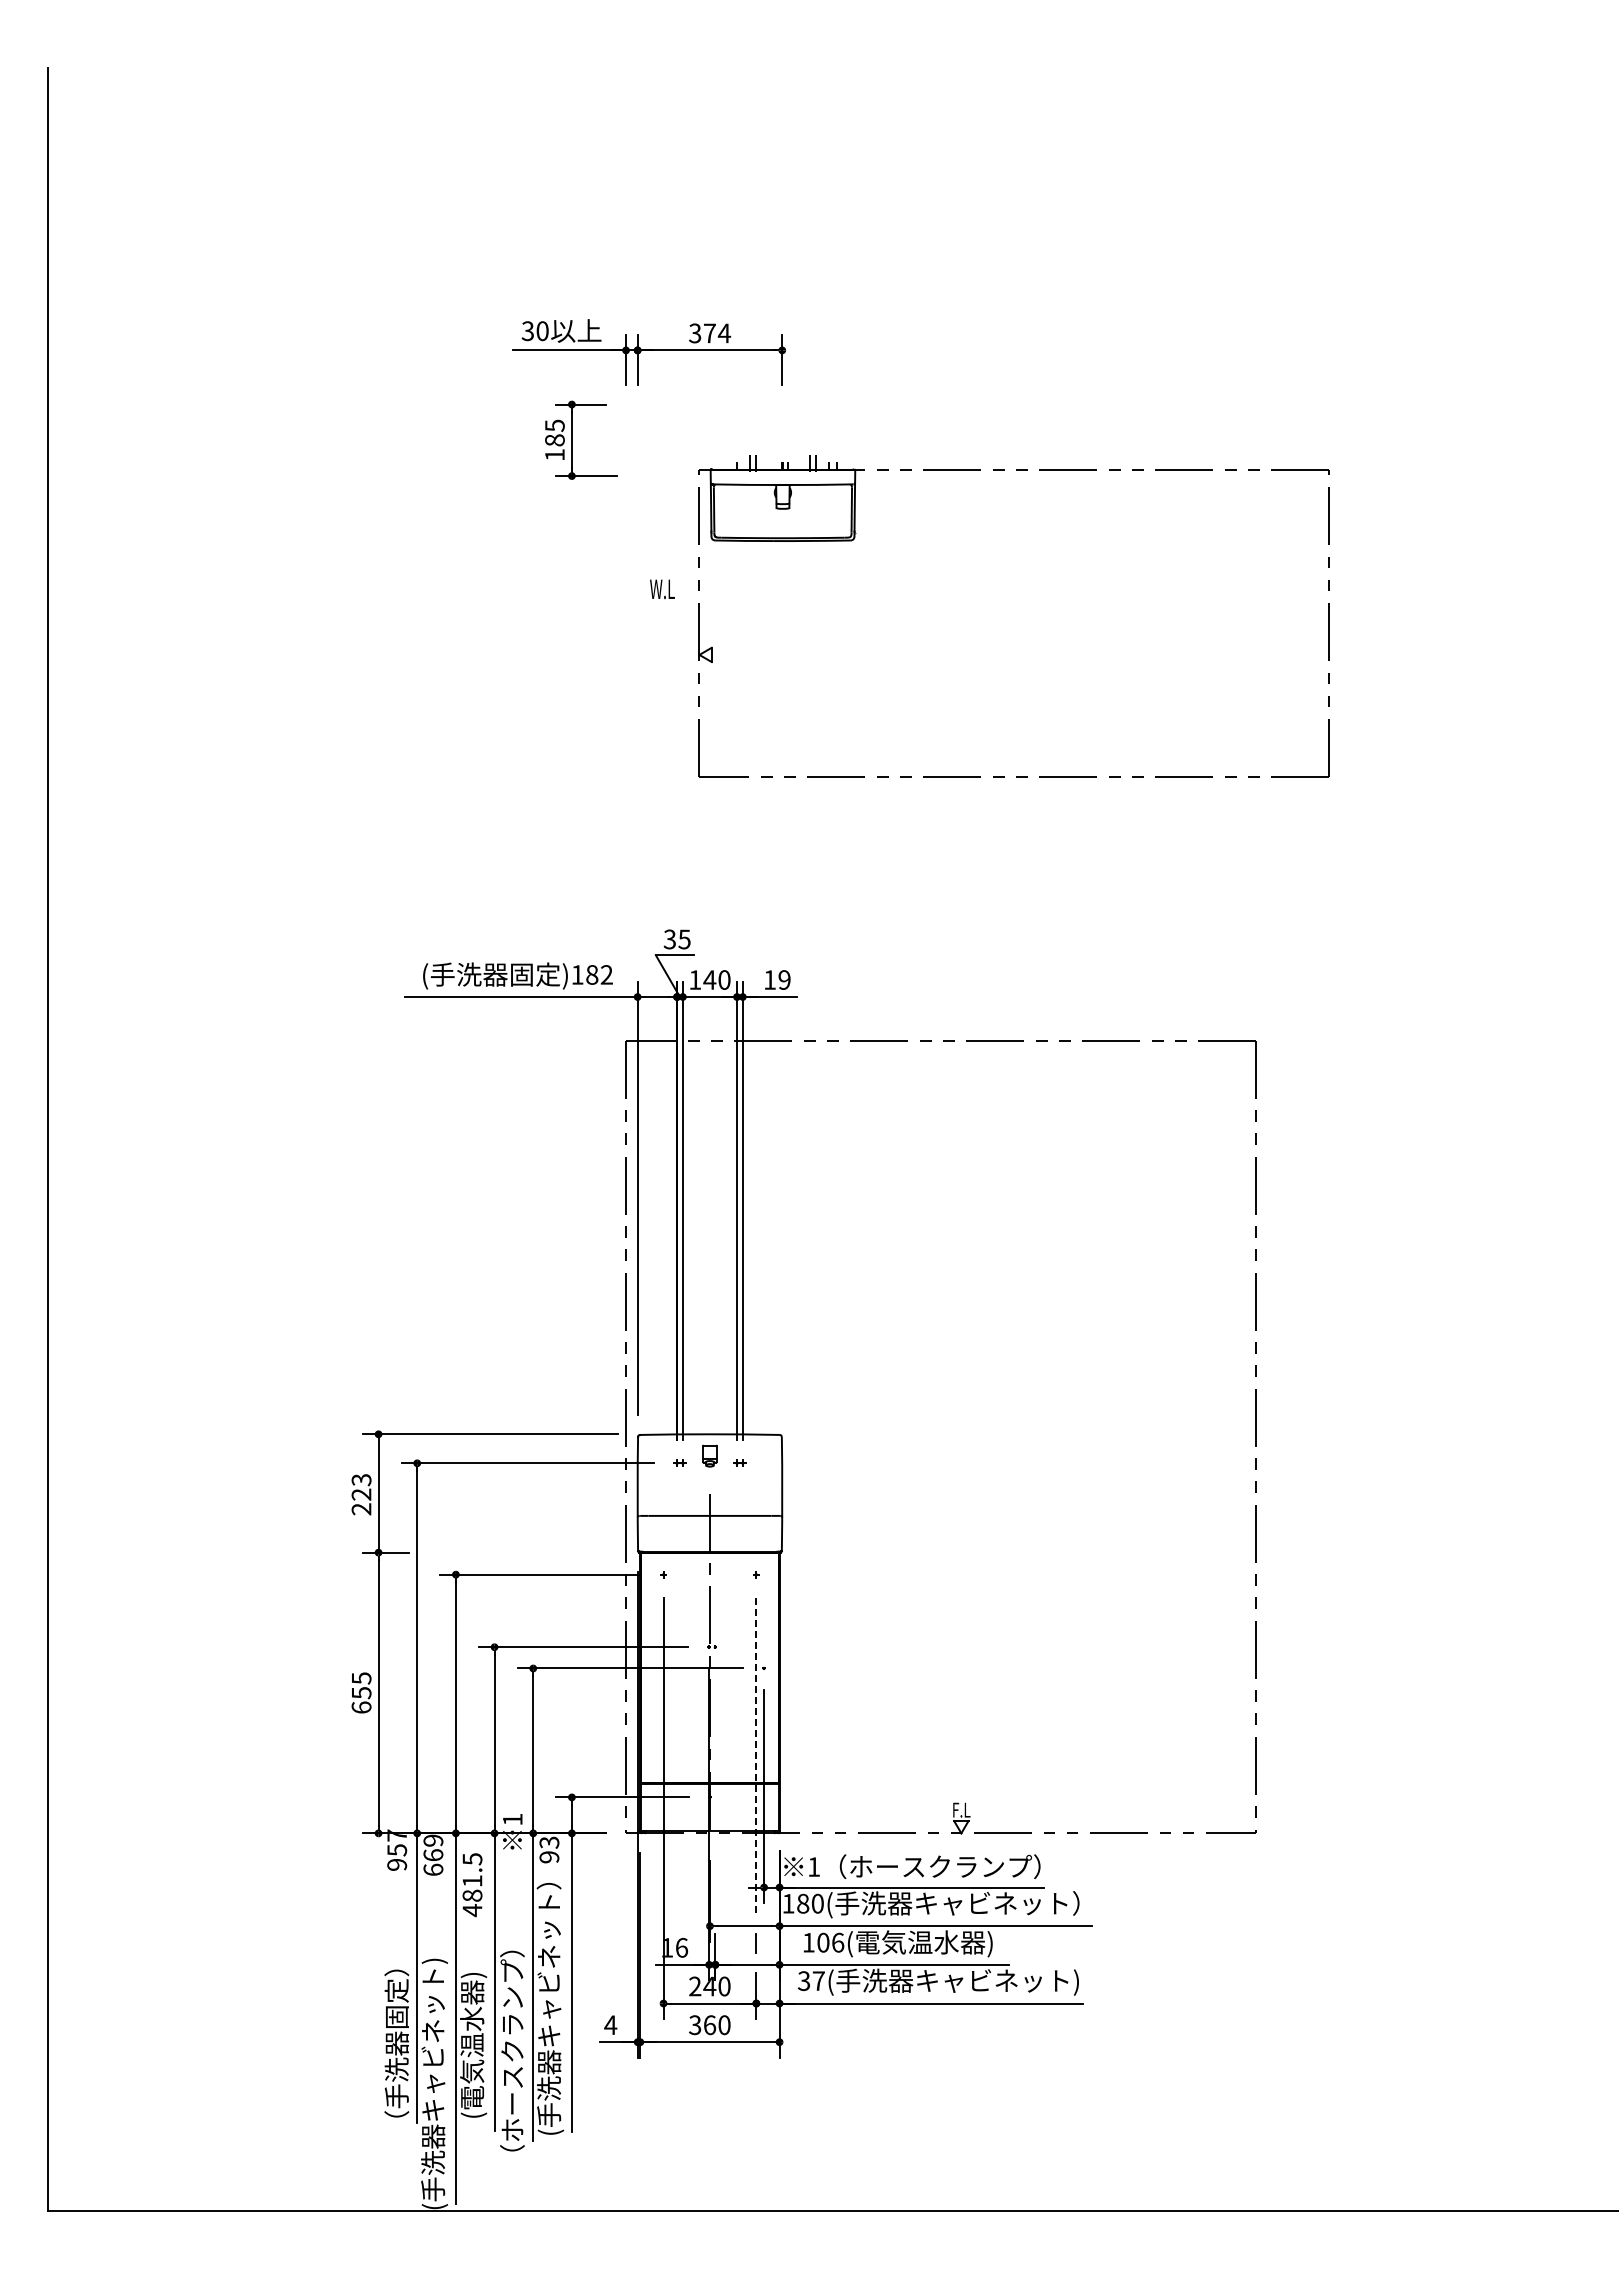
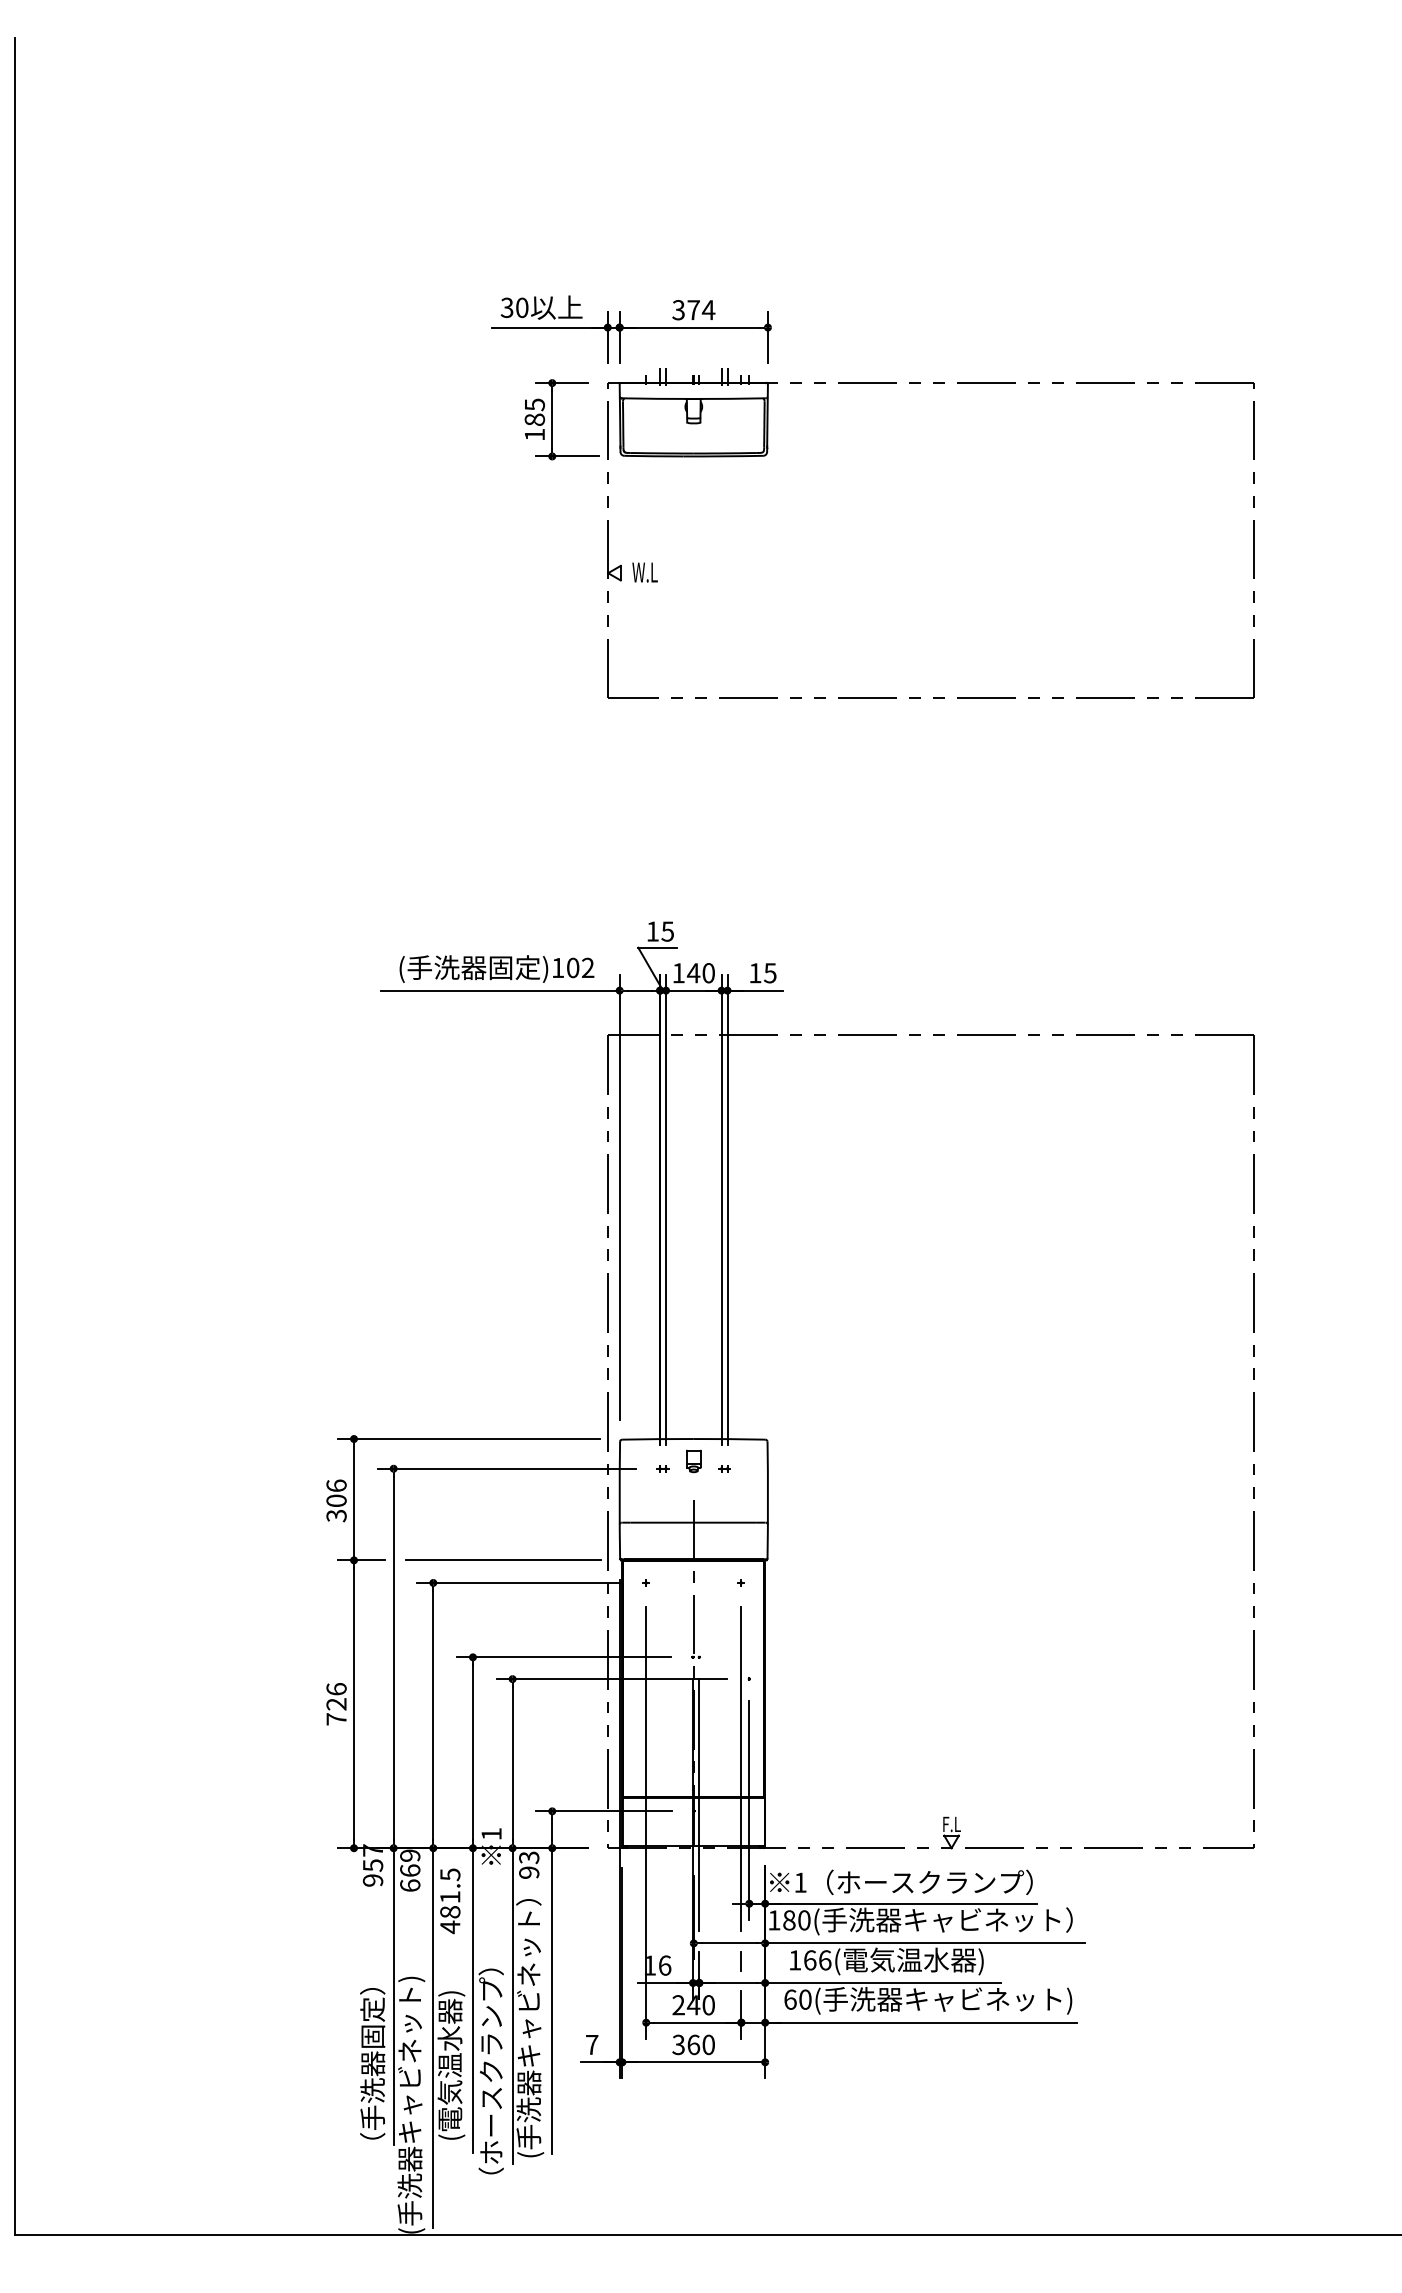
part: (1016, 470) -> (933, 384), moved
text: (669, 939) -> (652, 931), 35 -> 15
text: (592, 974) -> (573, 967), )182 -> )102
text: (784, 979) -> (770, 972), 19 -> 15
text: (361, 1494) -> (336, 1500), 223 -> 306
line: (523, 1552) -> (502, 1560), added
text: (361, 1692) -> (336, 1703), 655 -> 726
line: (756, 1756) -> (741, 1769), dashed -> solid
line: (715, 1791) -> (699, 1805), added
text: (823, 1942) -> (810, 1960), 106( -> 166(
text: (811, 1981) -> (797, 2000), 37( -> 60(
text: (610, 2024) -> (591, 2044), 4 -> 7

